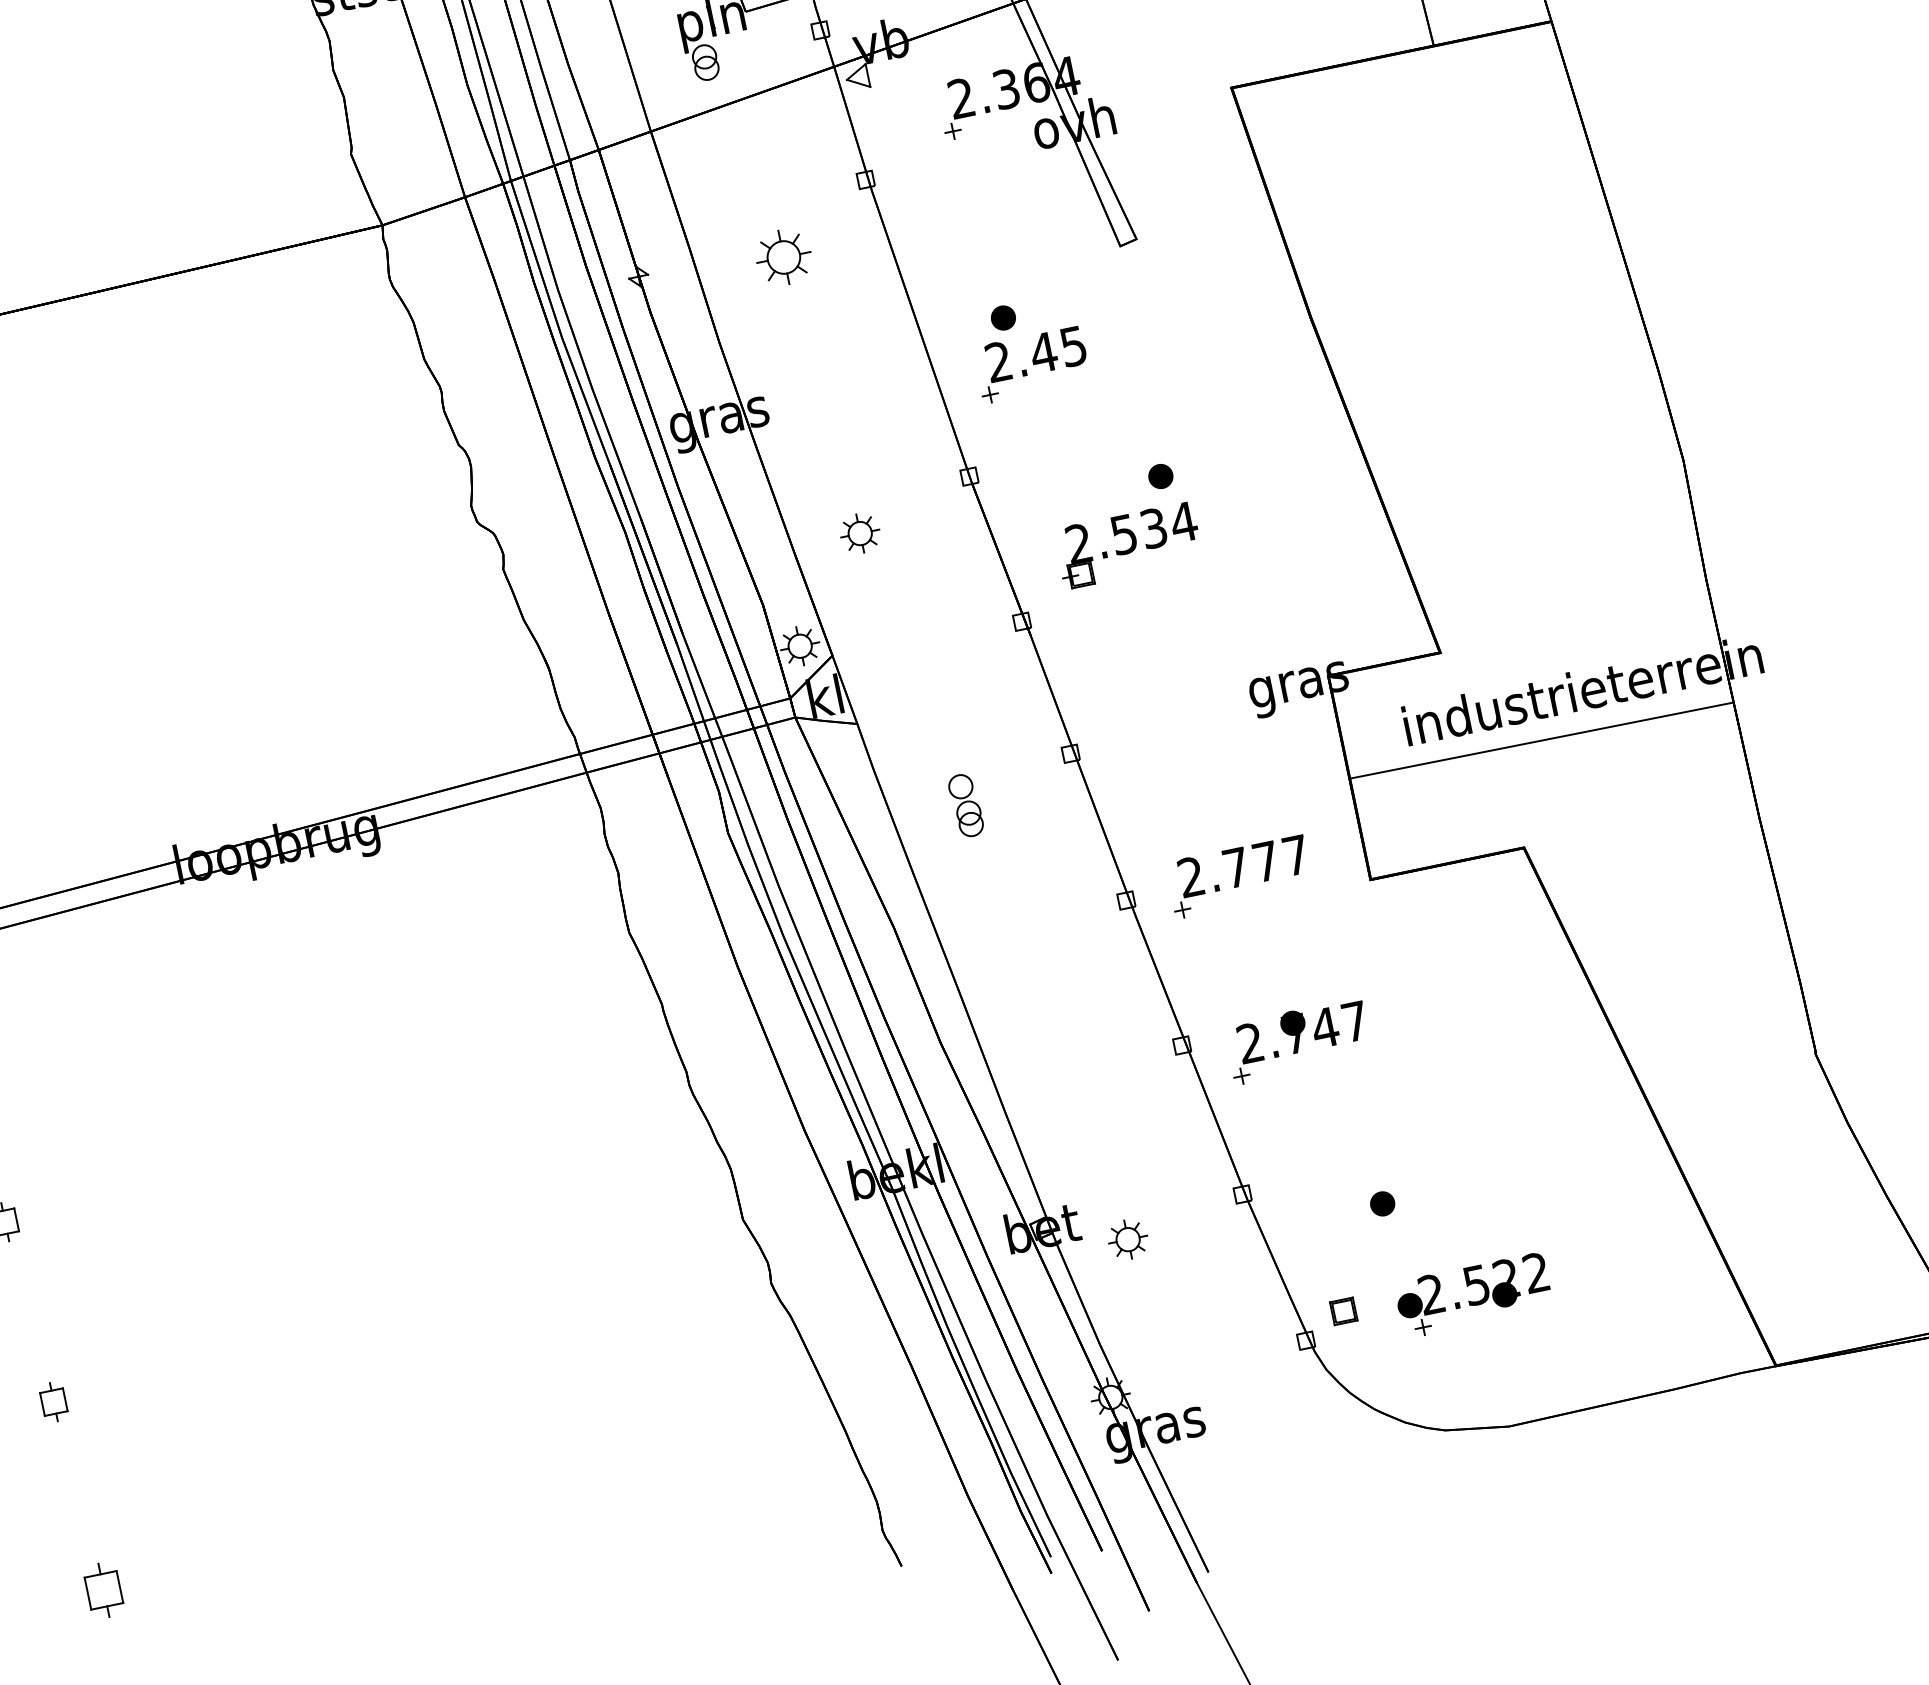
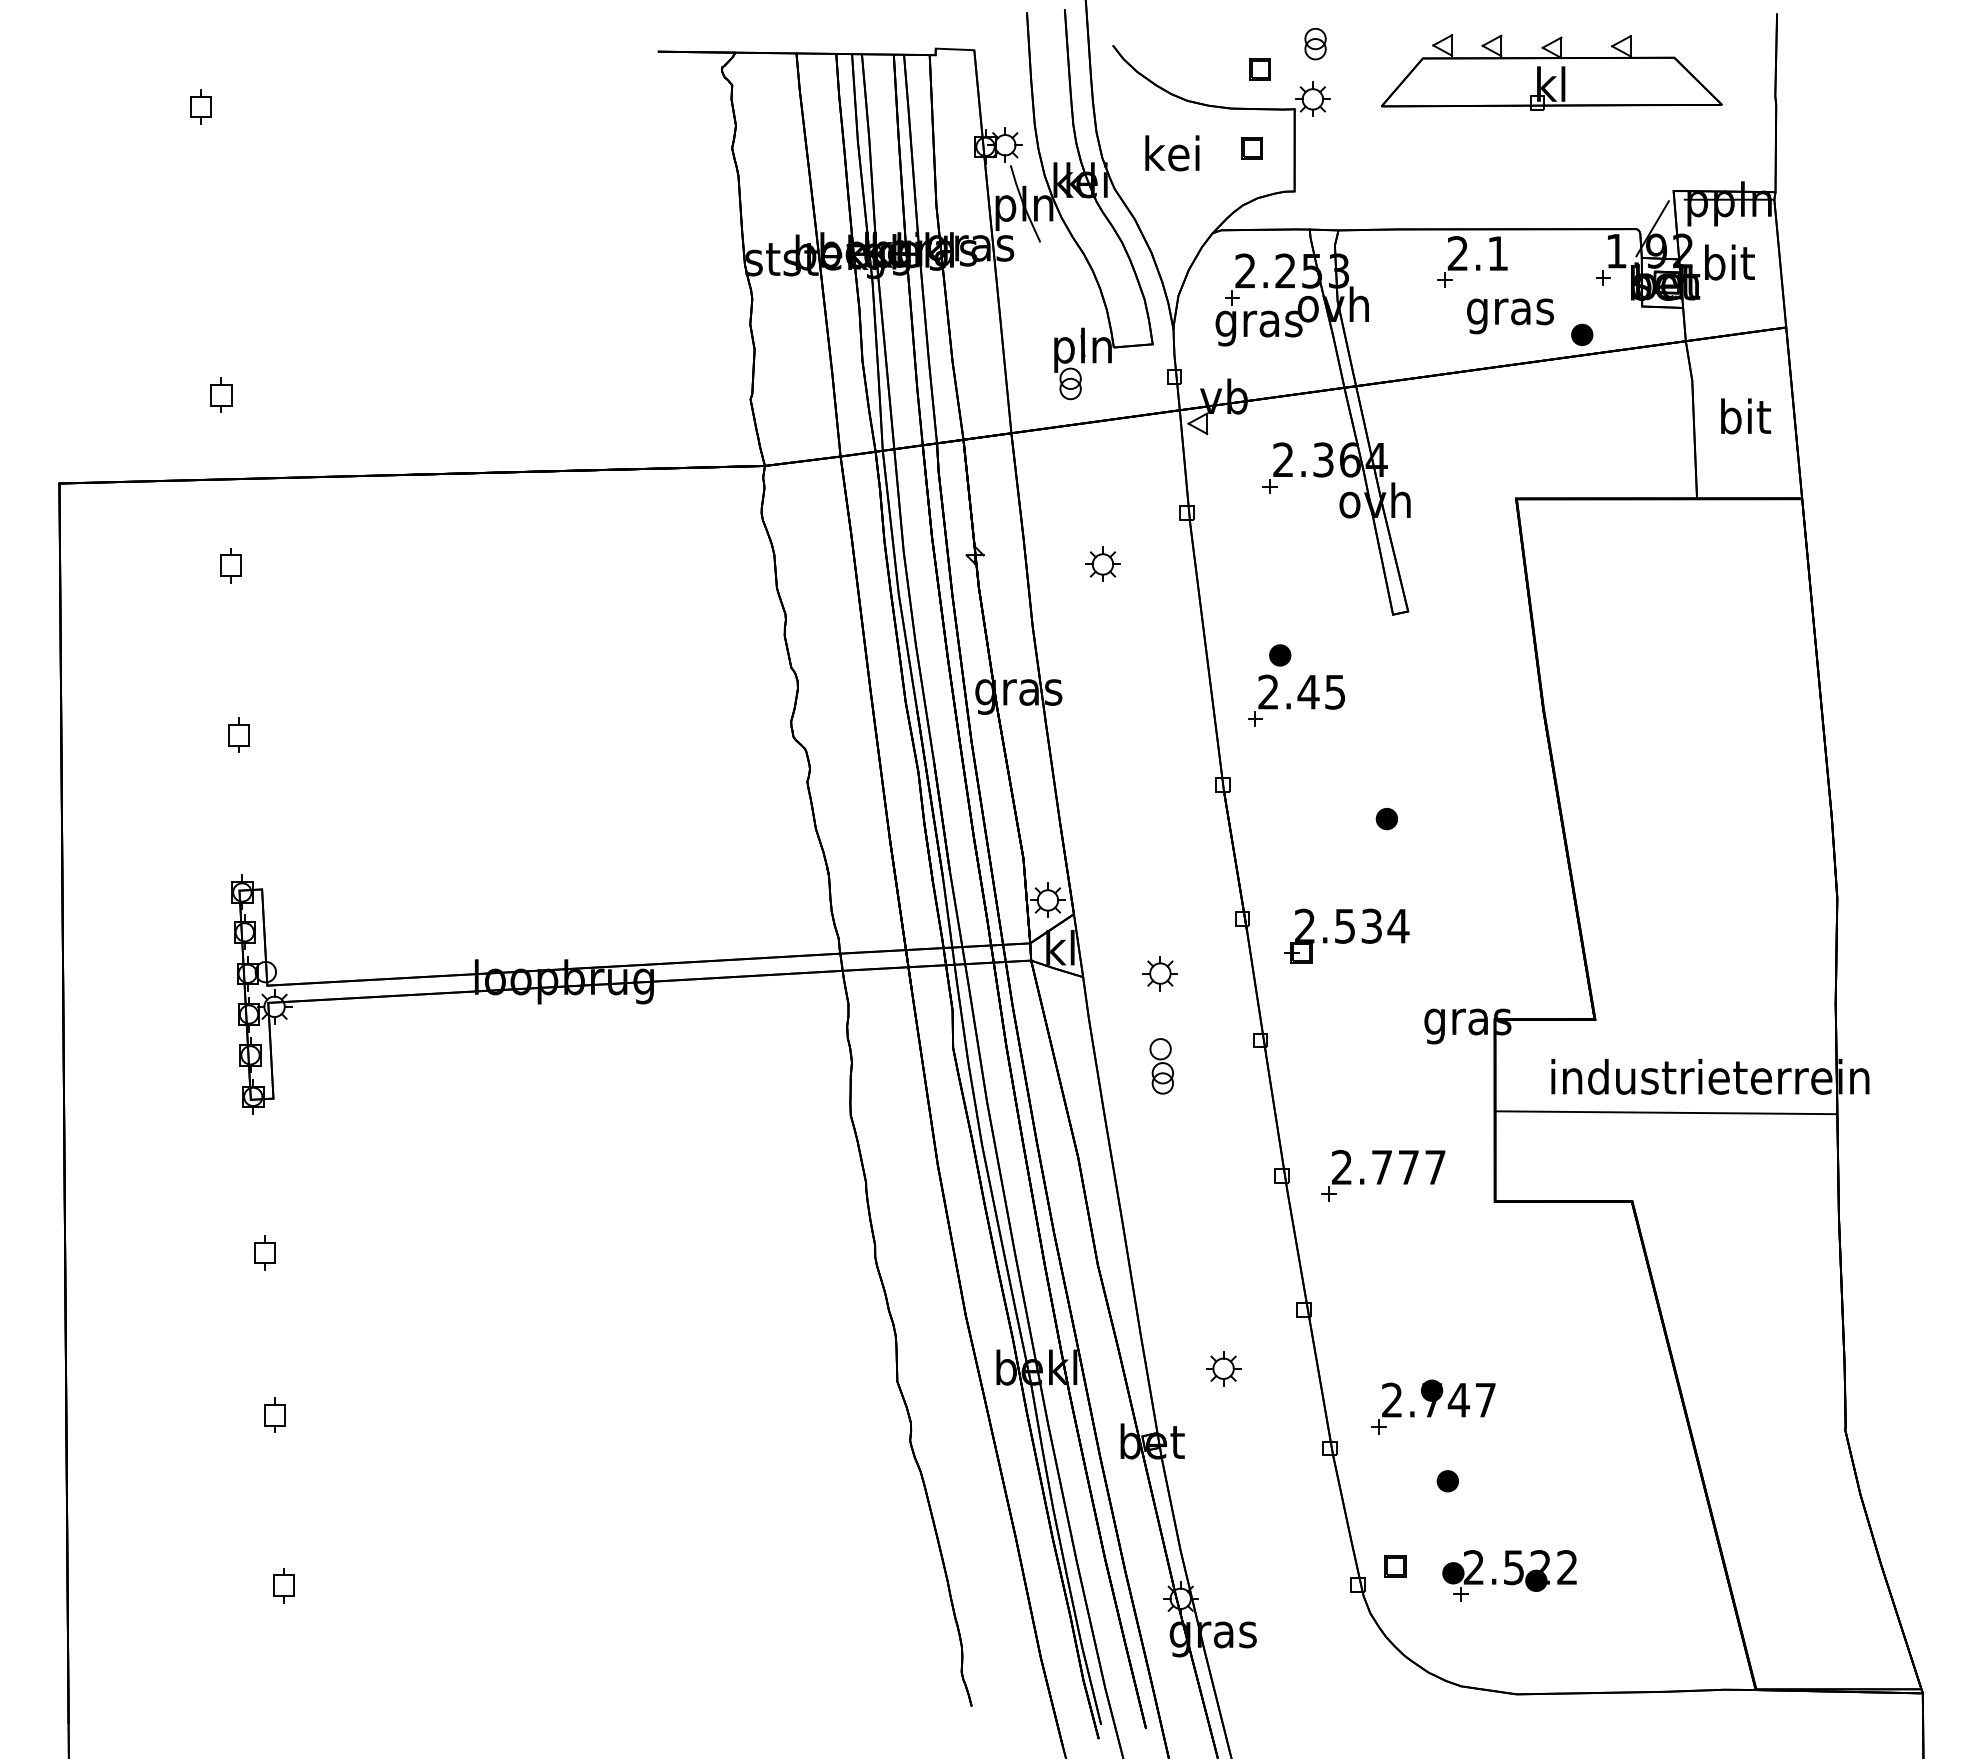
part: (783, 256) -> (1102, 563), size x0.71
part: (859, 533) -> (1159, 973), moved
part: (1127, 544) -> (1346, 935), moved
part: (1298, 1040) -> (1433, 1406), moved
part: (1127, 1239) -> (1223, 1368), moved
part: (103, 1590) -> (283, 1585), size x0.71

